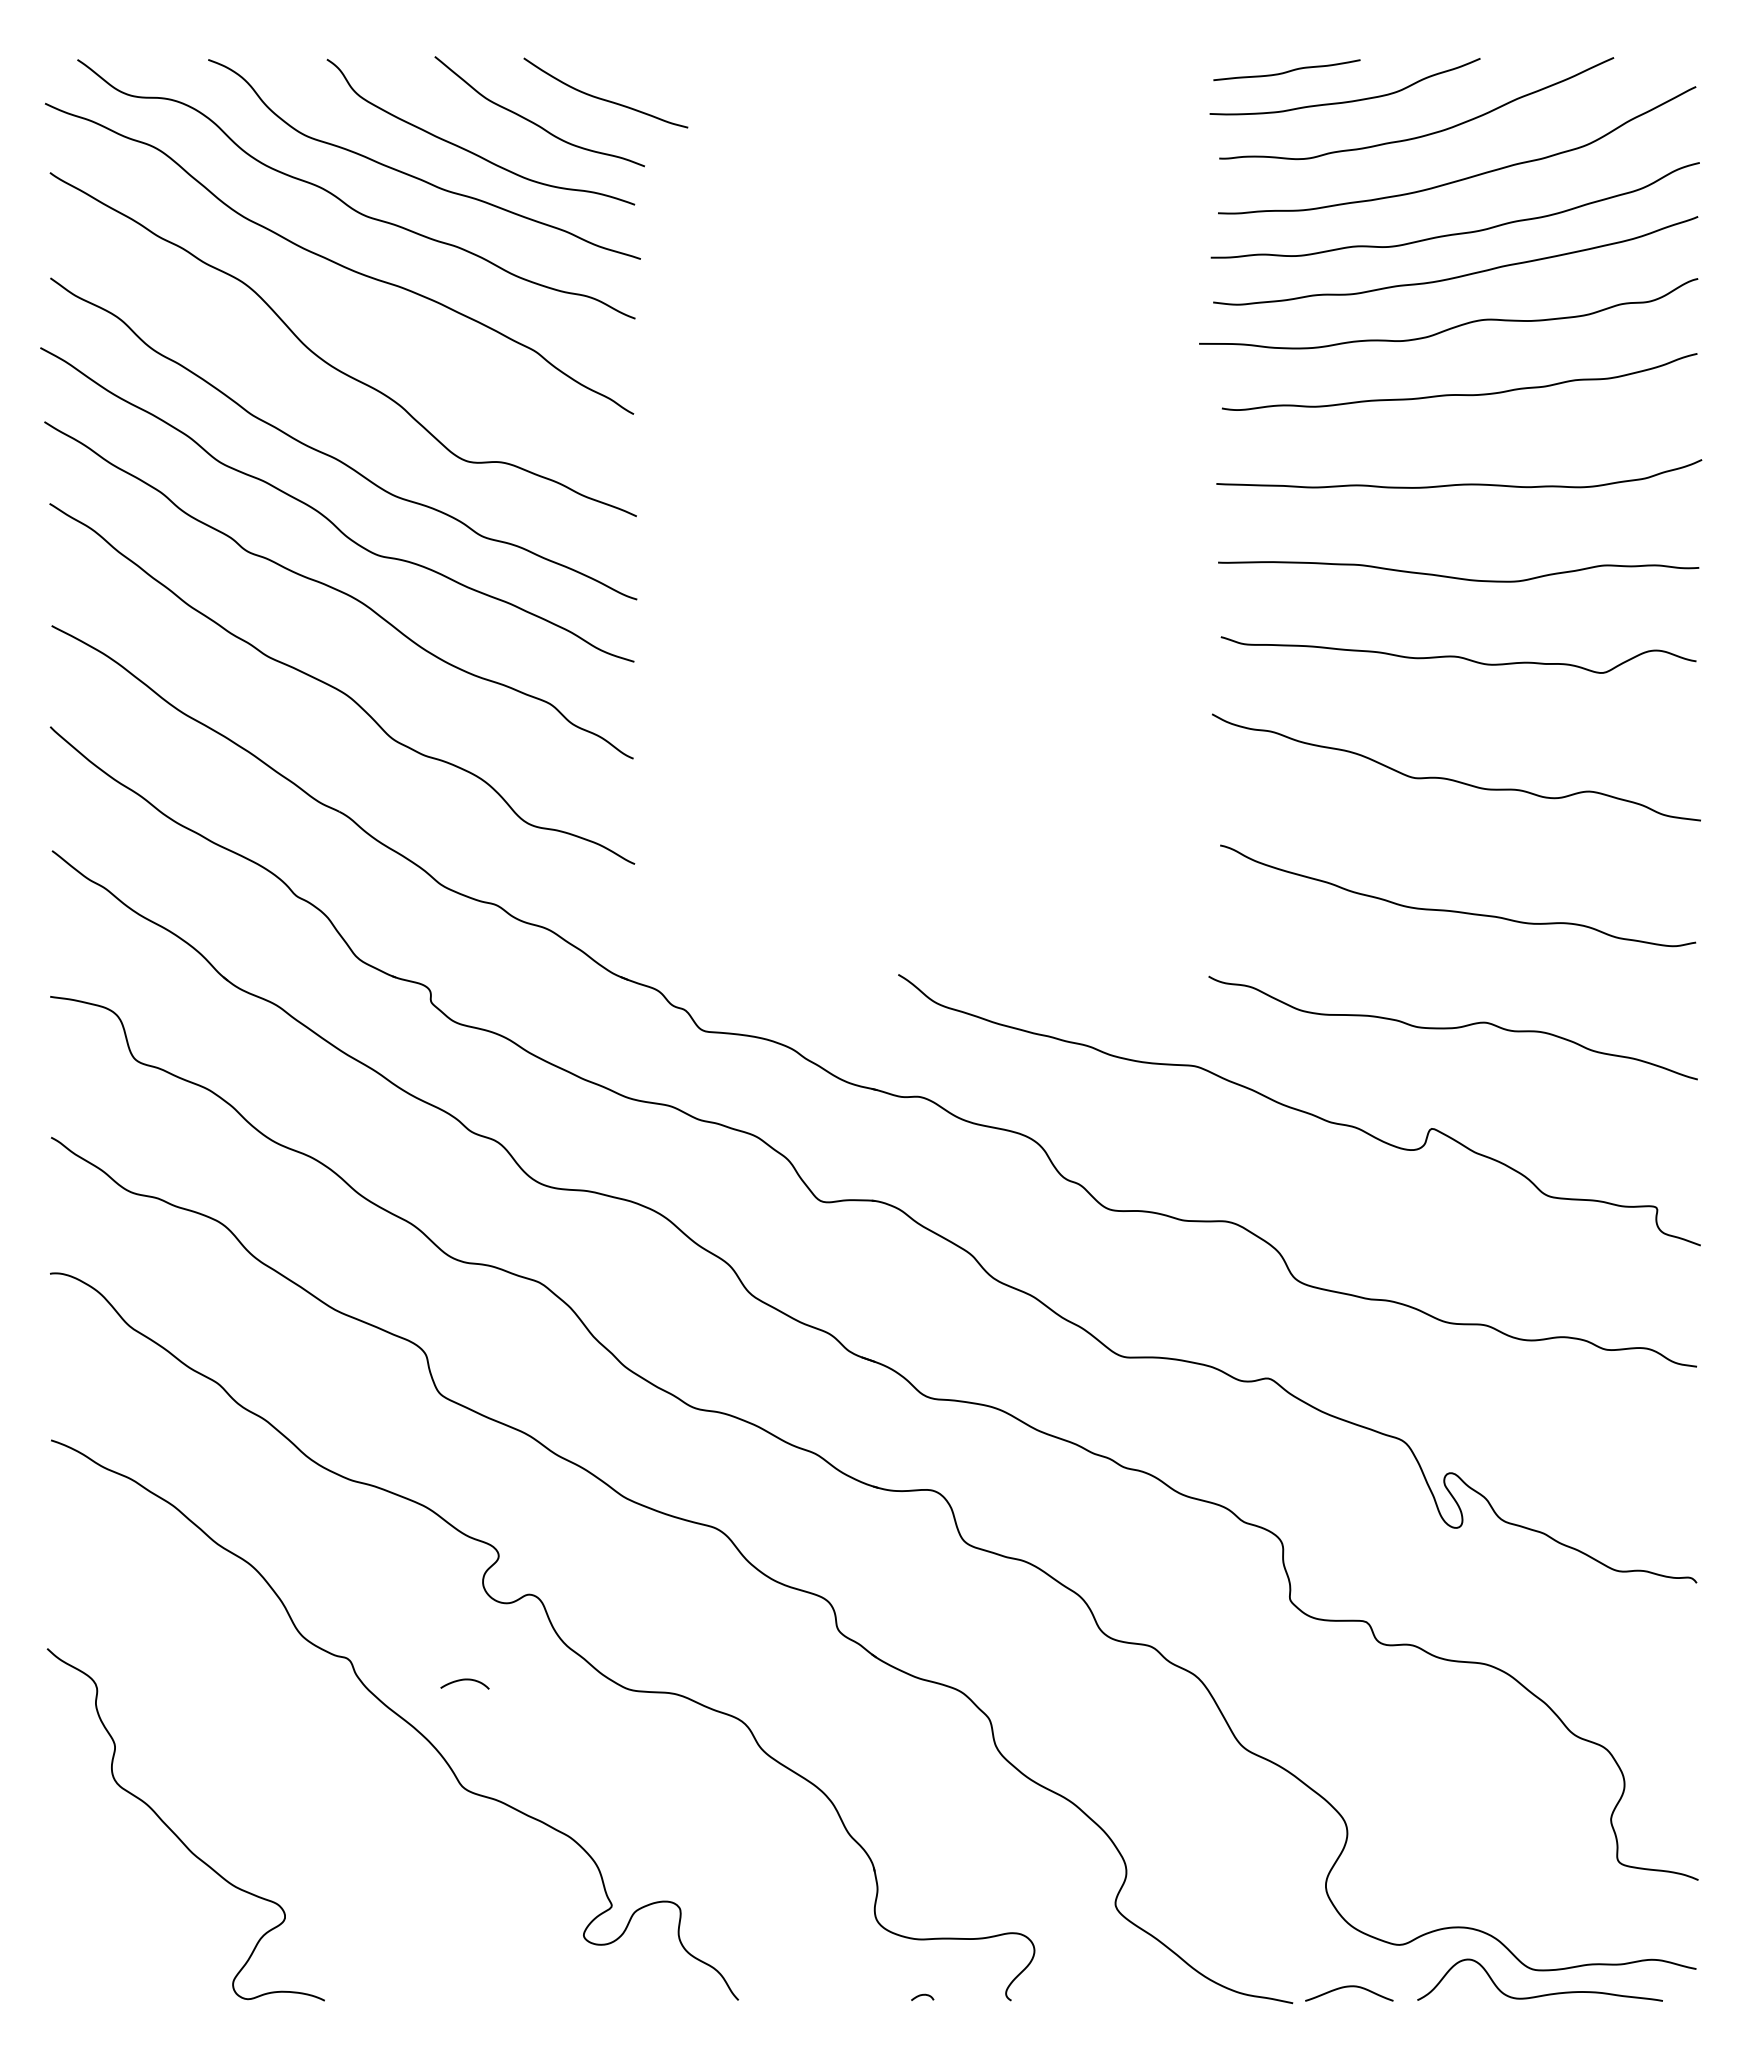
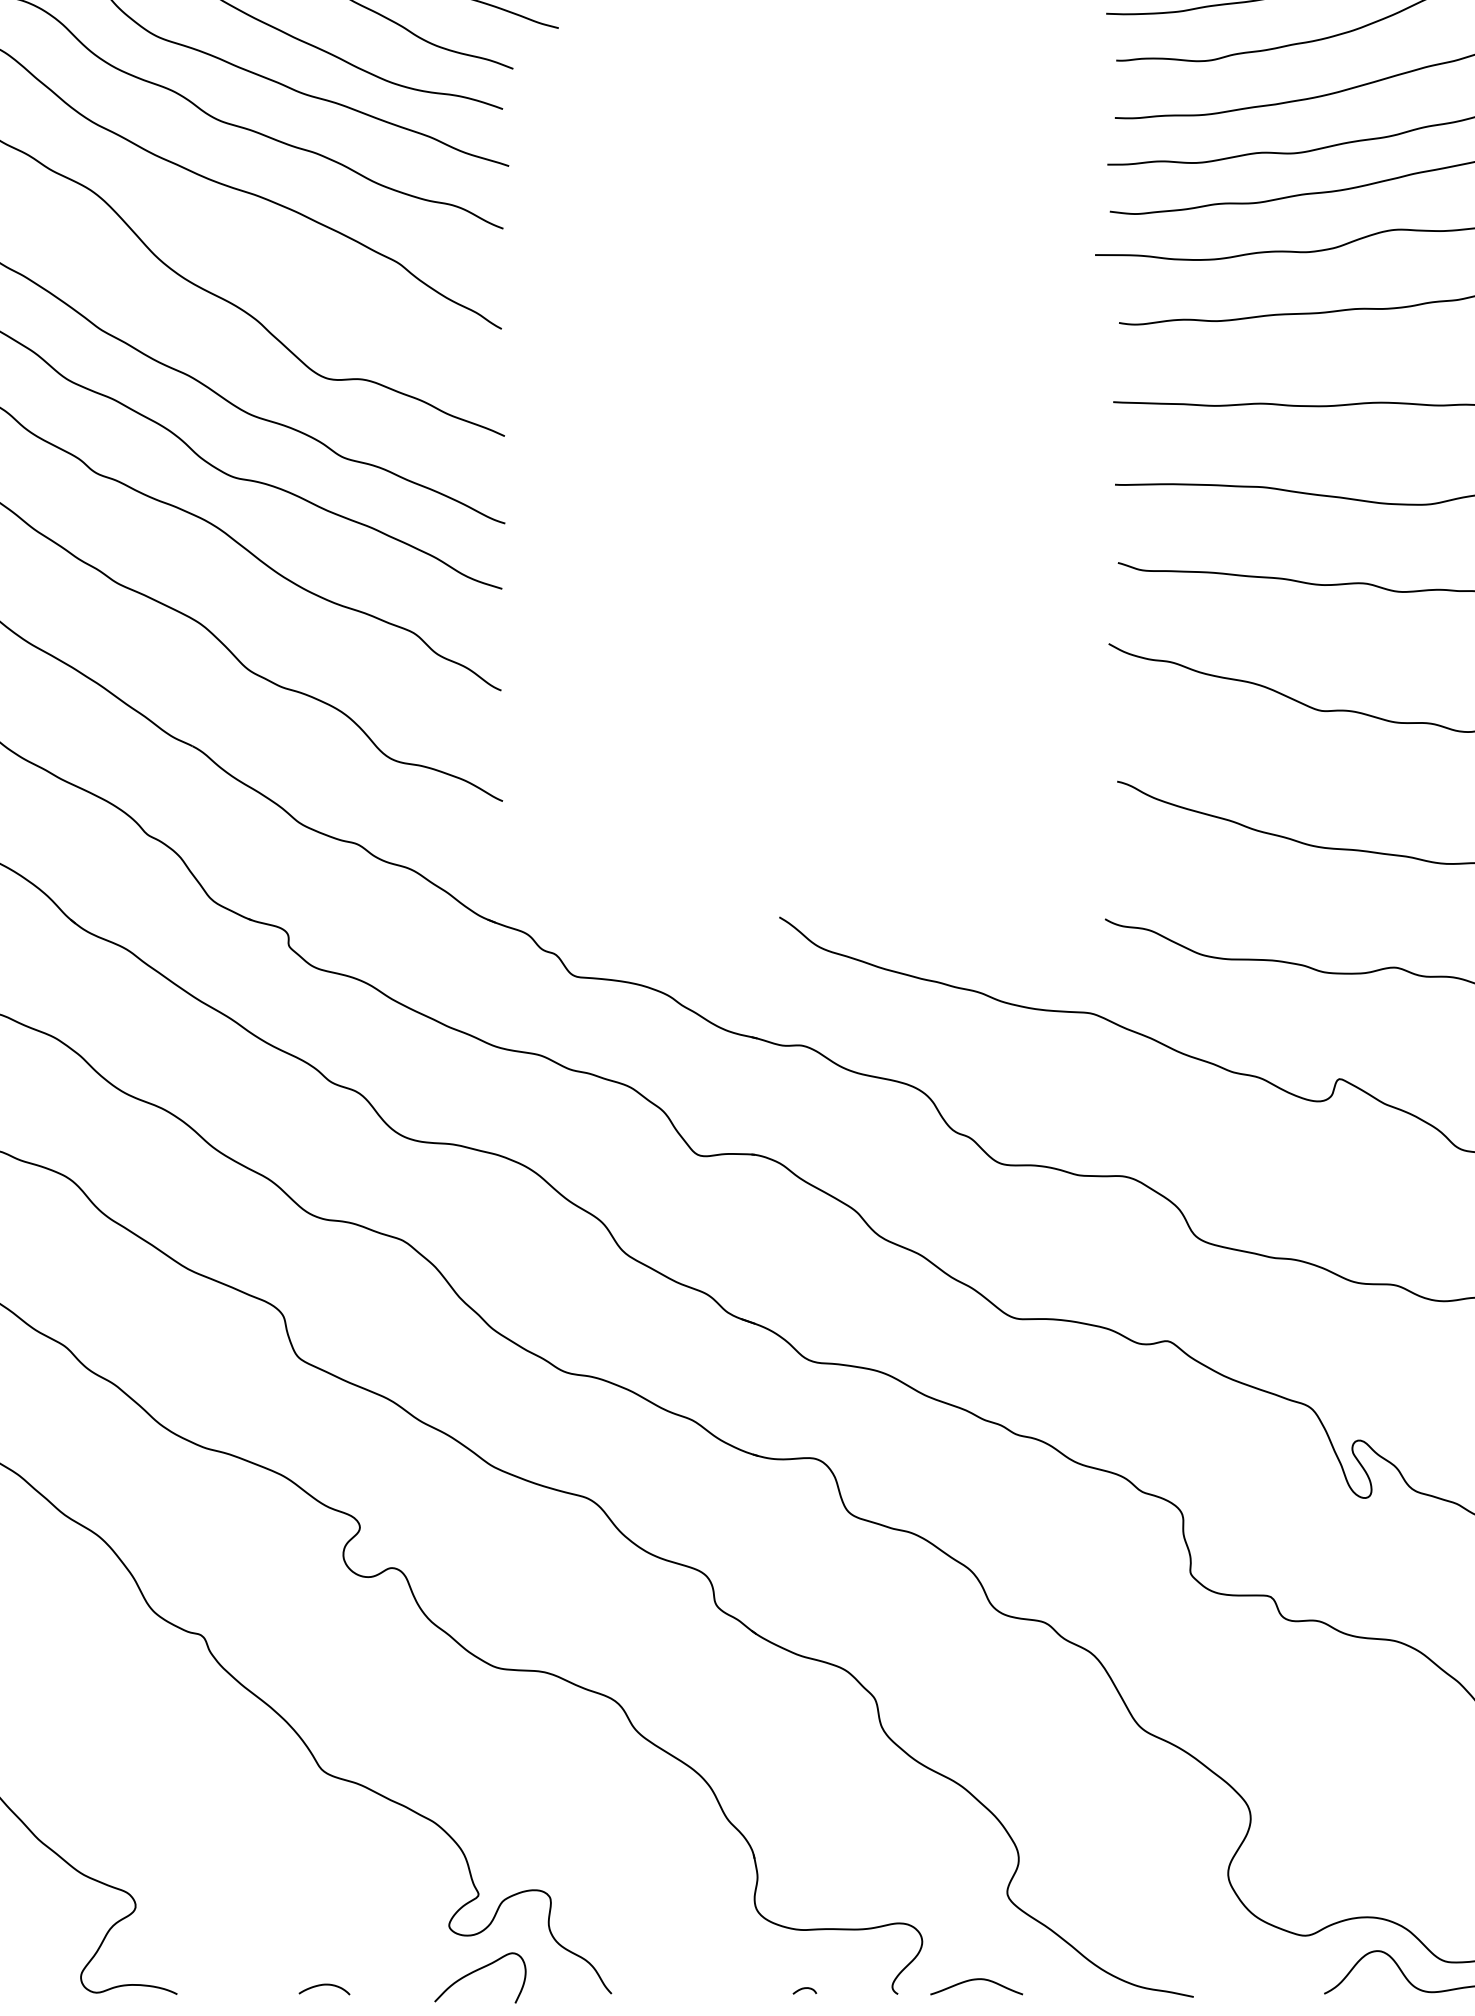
curve: (464, 1680) -> (323, 1985), moved
curve: (611, 1978) -> (478, 1970), added
curve: (1349, 1987) -> (976, 1980), moved

